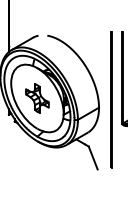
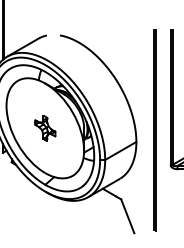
part: (37, 98) -> (45, 128), size x0.6

